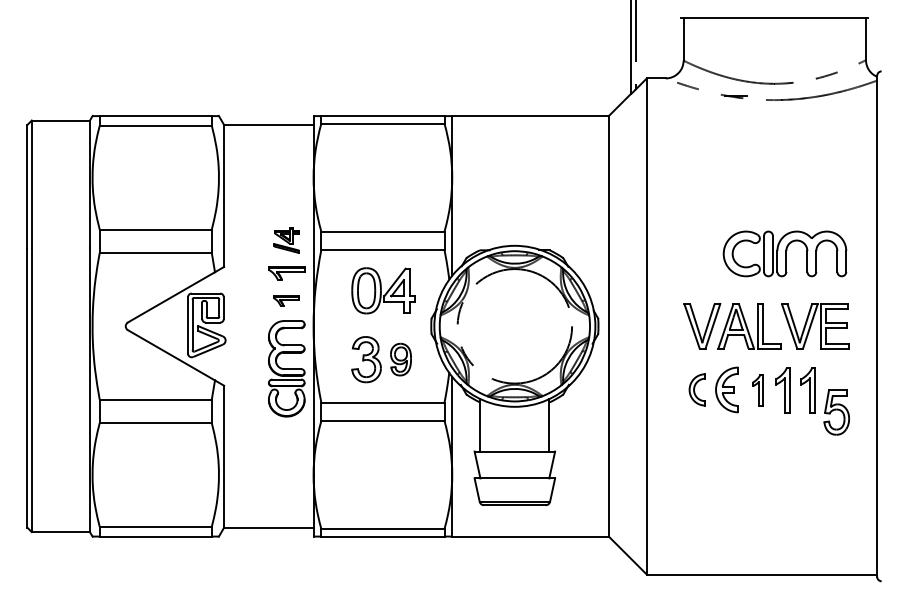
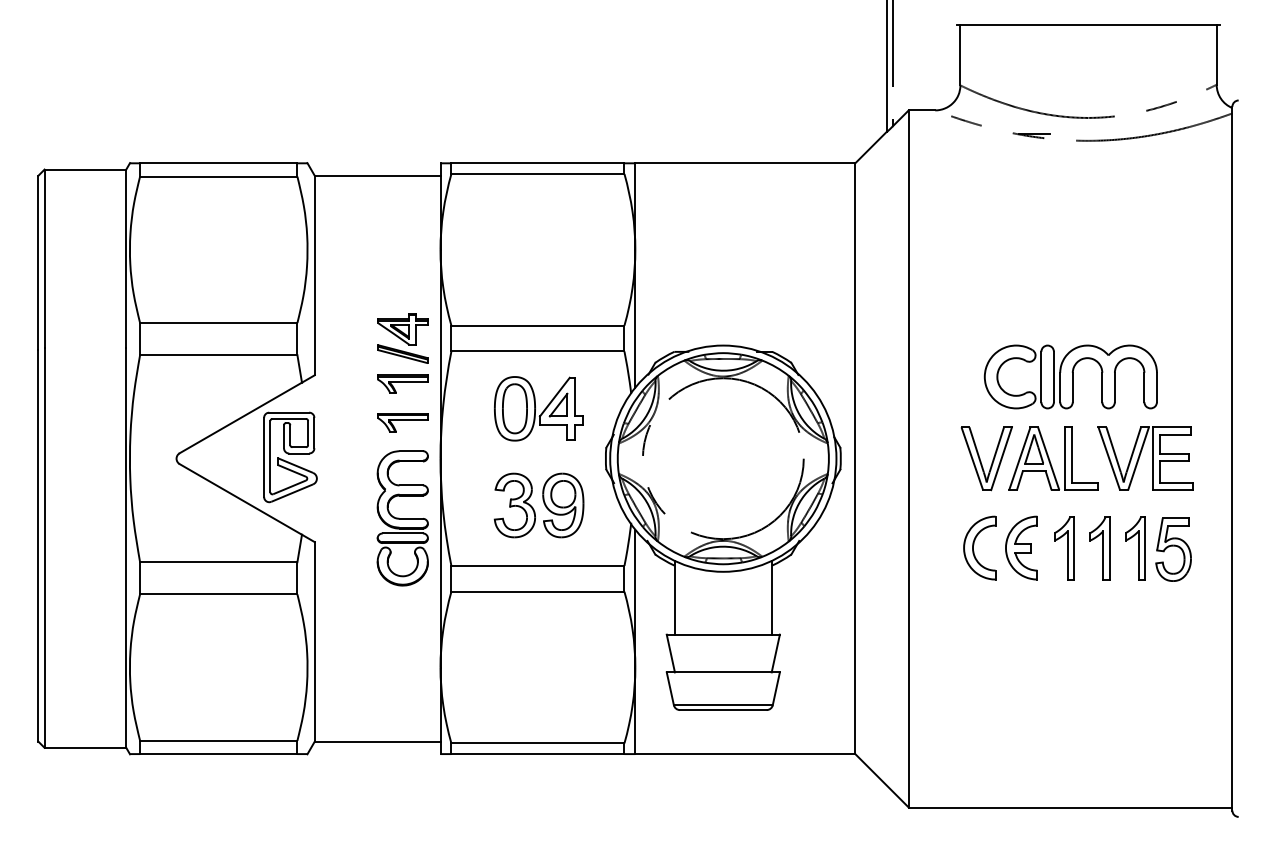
part: (286, 240) -> (402, 338), size x1.43
part: (784, 253) -> (1070, 376), moved
part: (286, 300) -> (402, 422), size x1.43
part: (401, 359) -> (563, 505), size x1.43
part: (697, 389) -> (979, 547), size x1.43
part: (757, 390) -> (1064, 548), size x1.43
part: (836, 412) -> (1173, 549), moved

